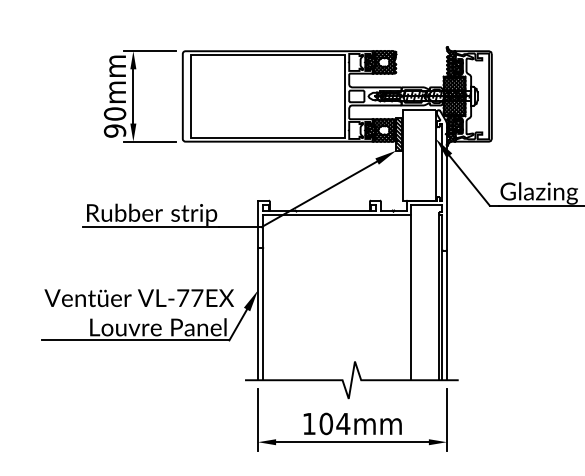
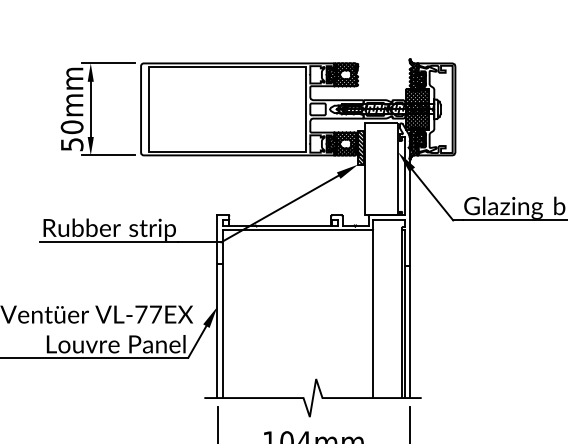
text: (114, 130) -> (71, 144), 90mm -> 50mm

